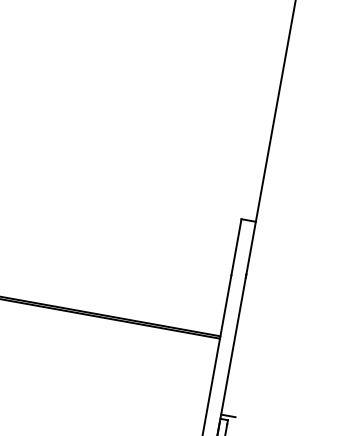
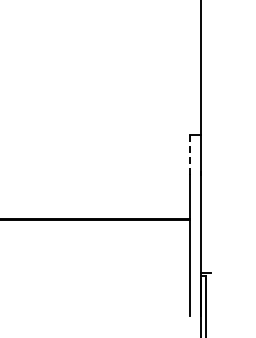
line: (236, 246) -> (190, 154), solid -> dashed

